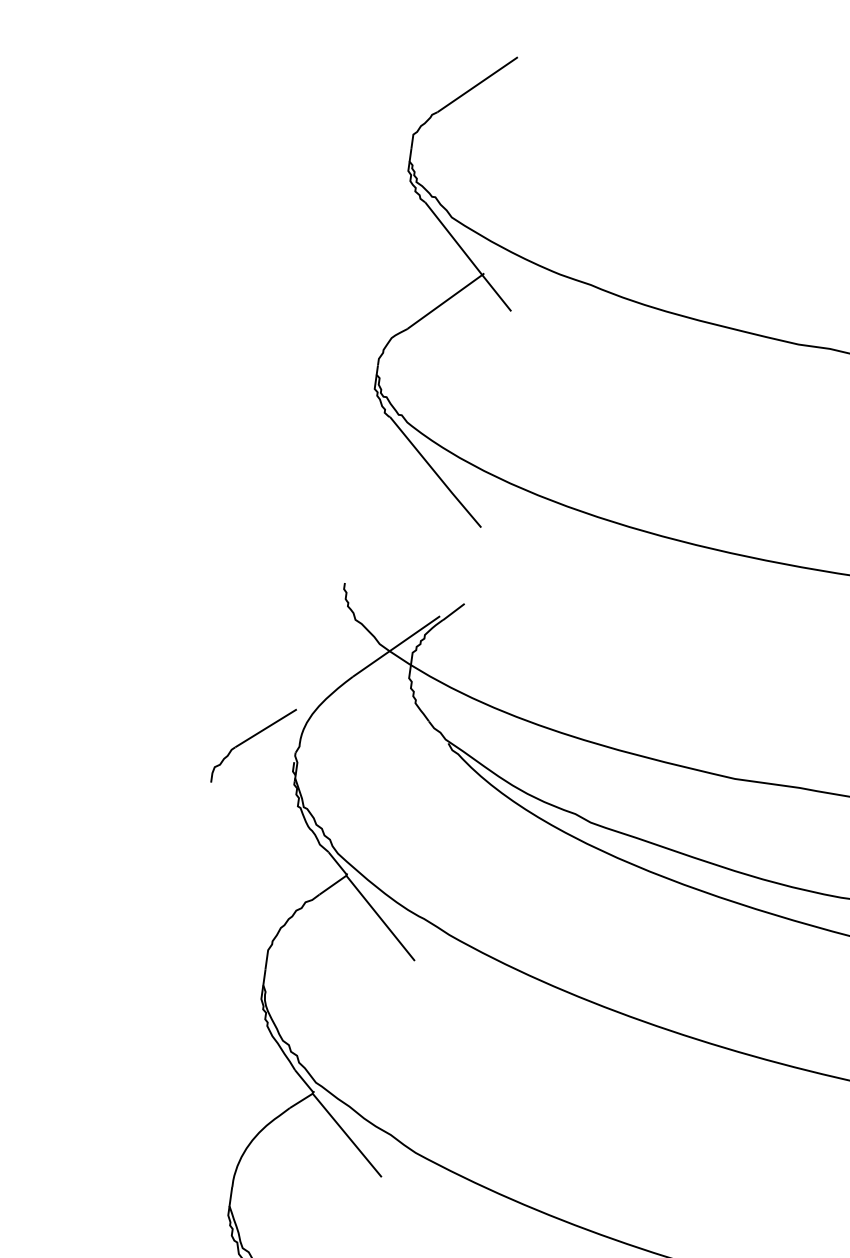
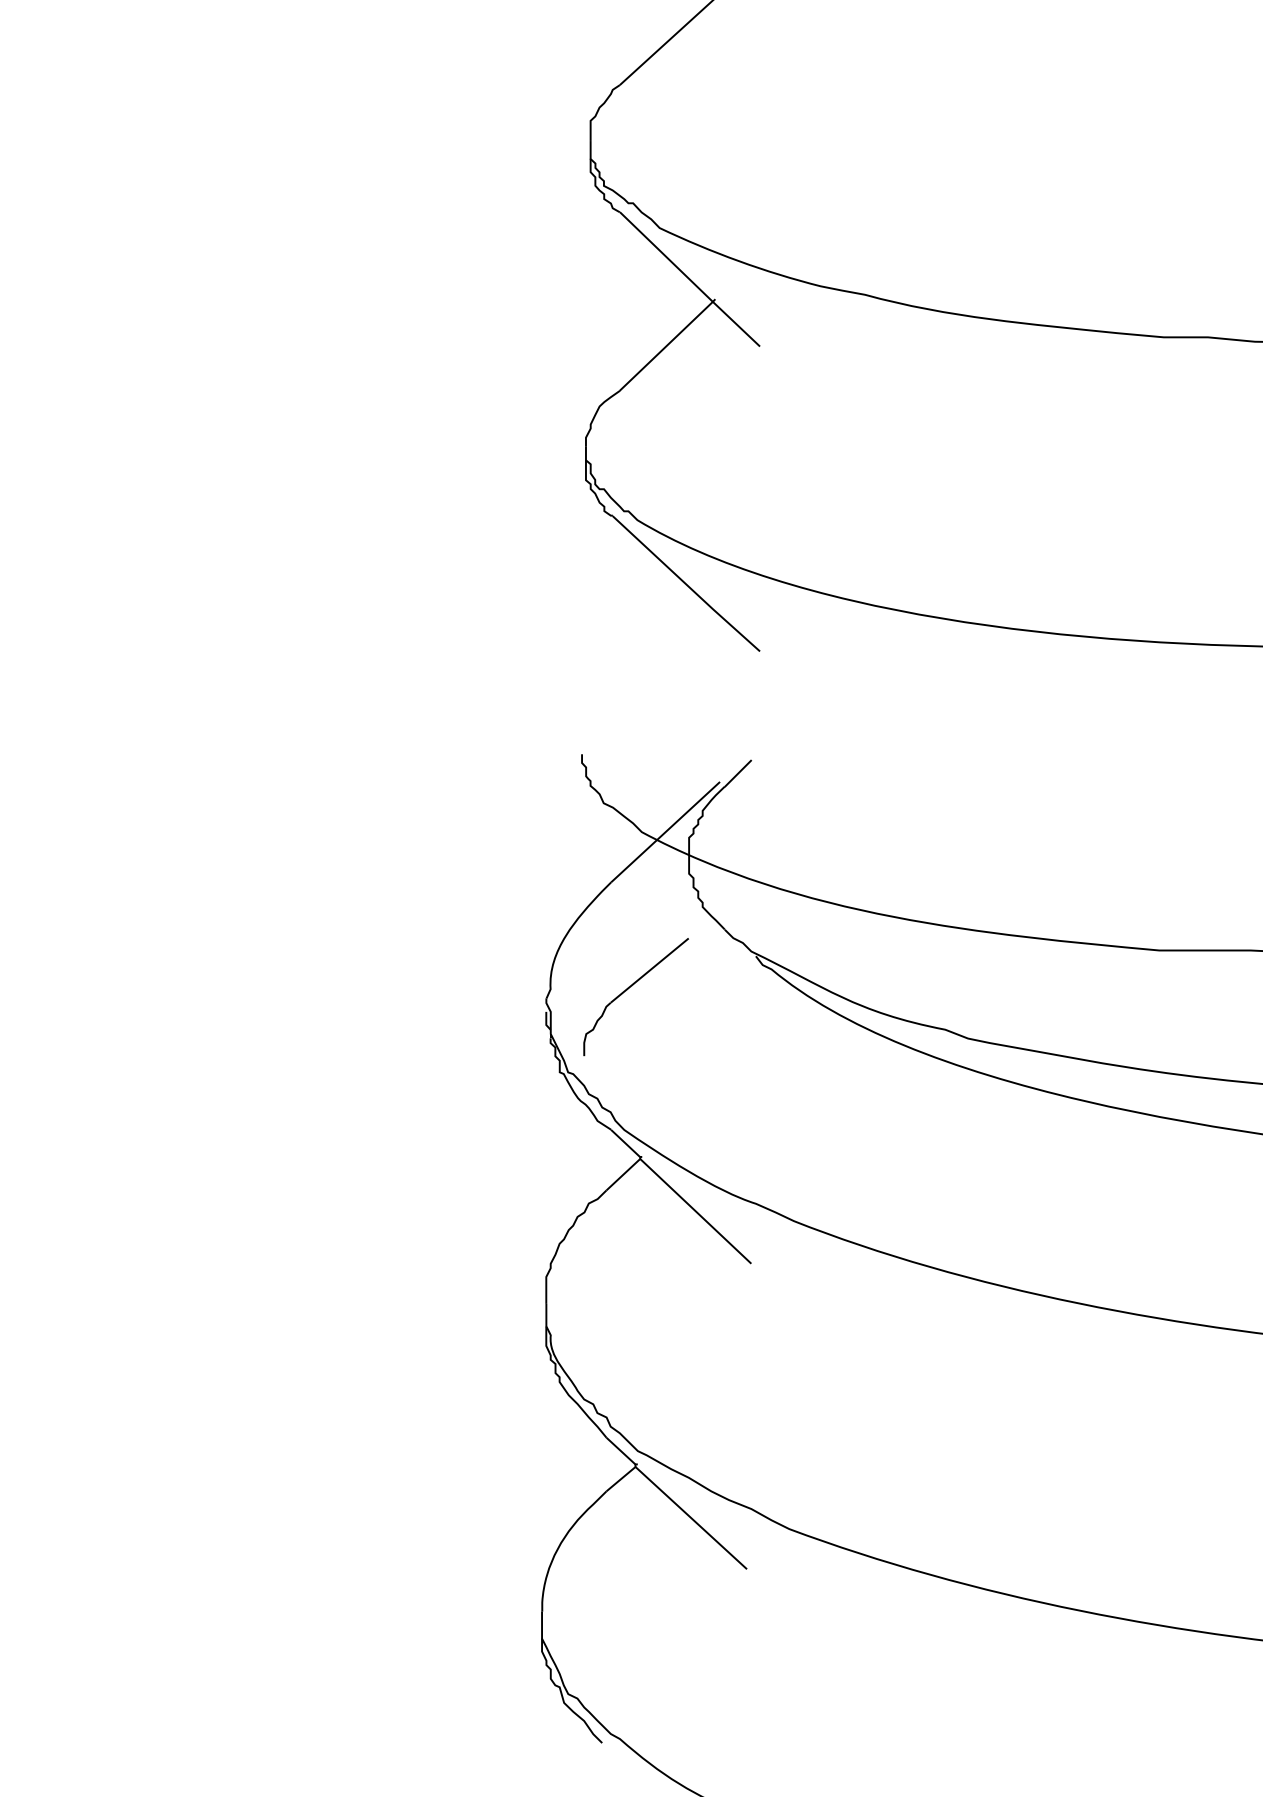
part: (249, 739) -> (628, 989), moved

